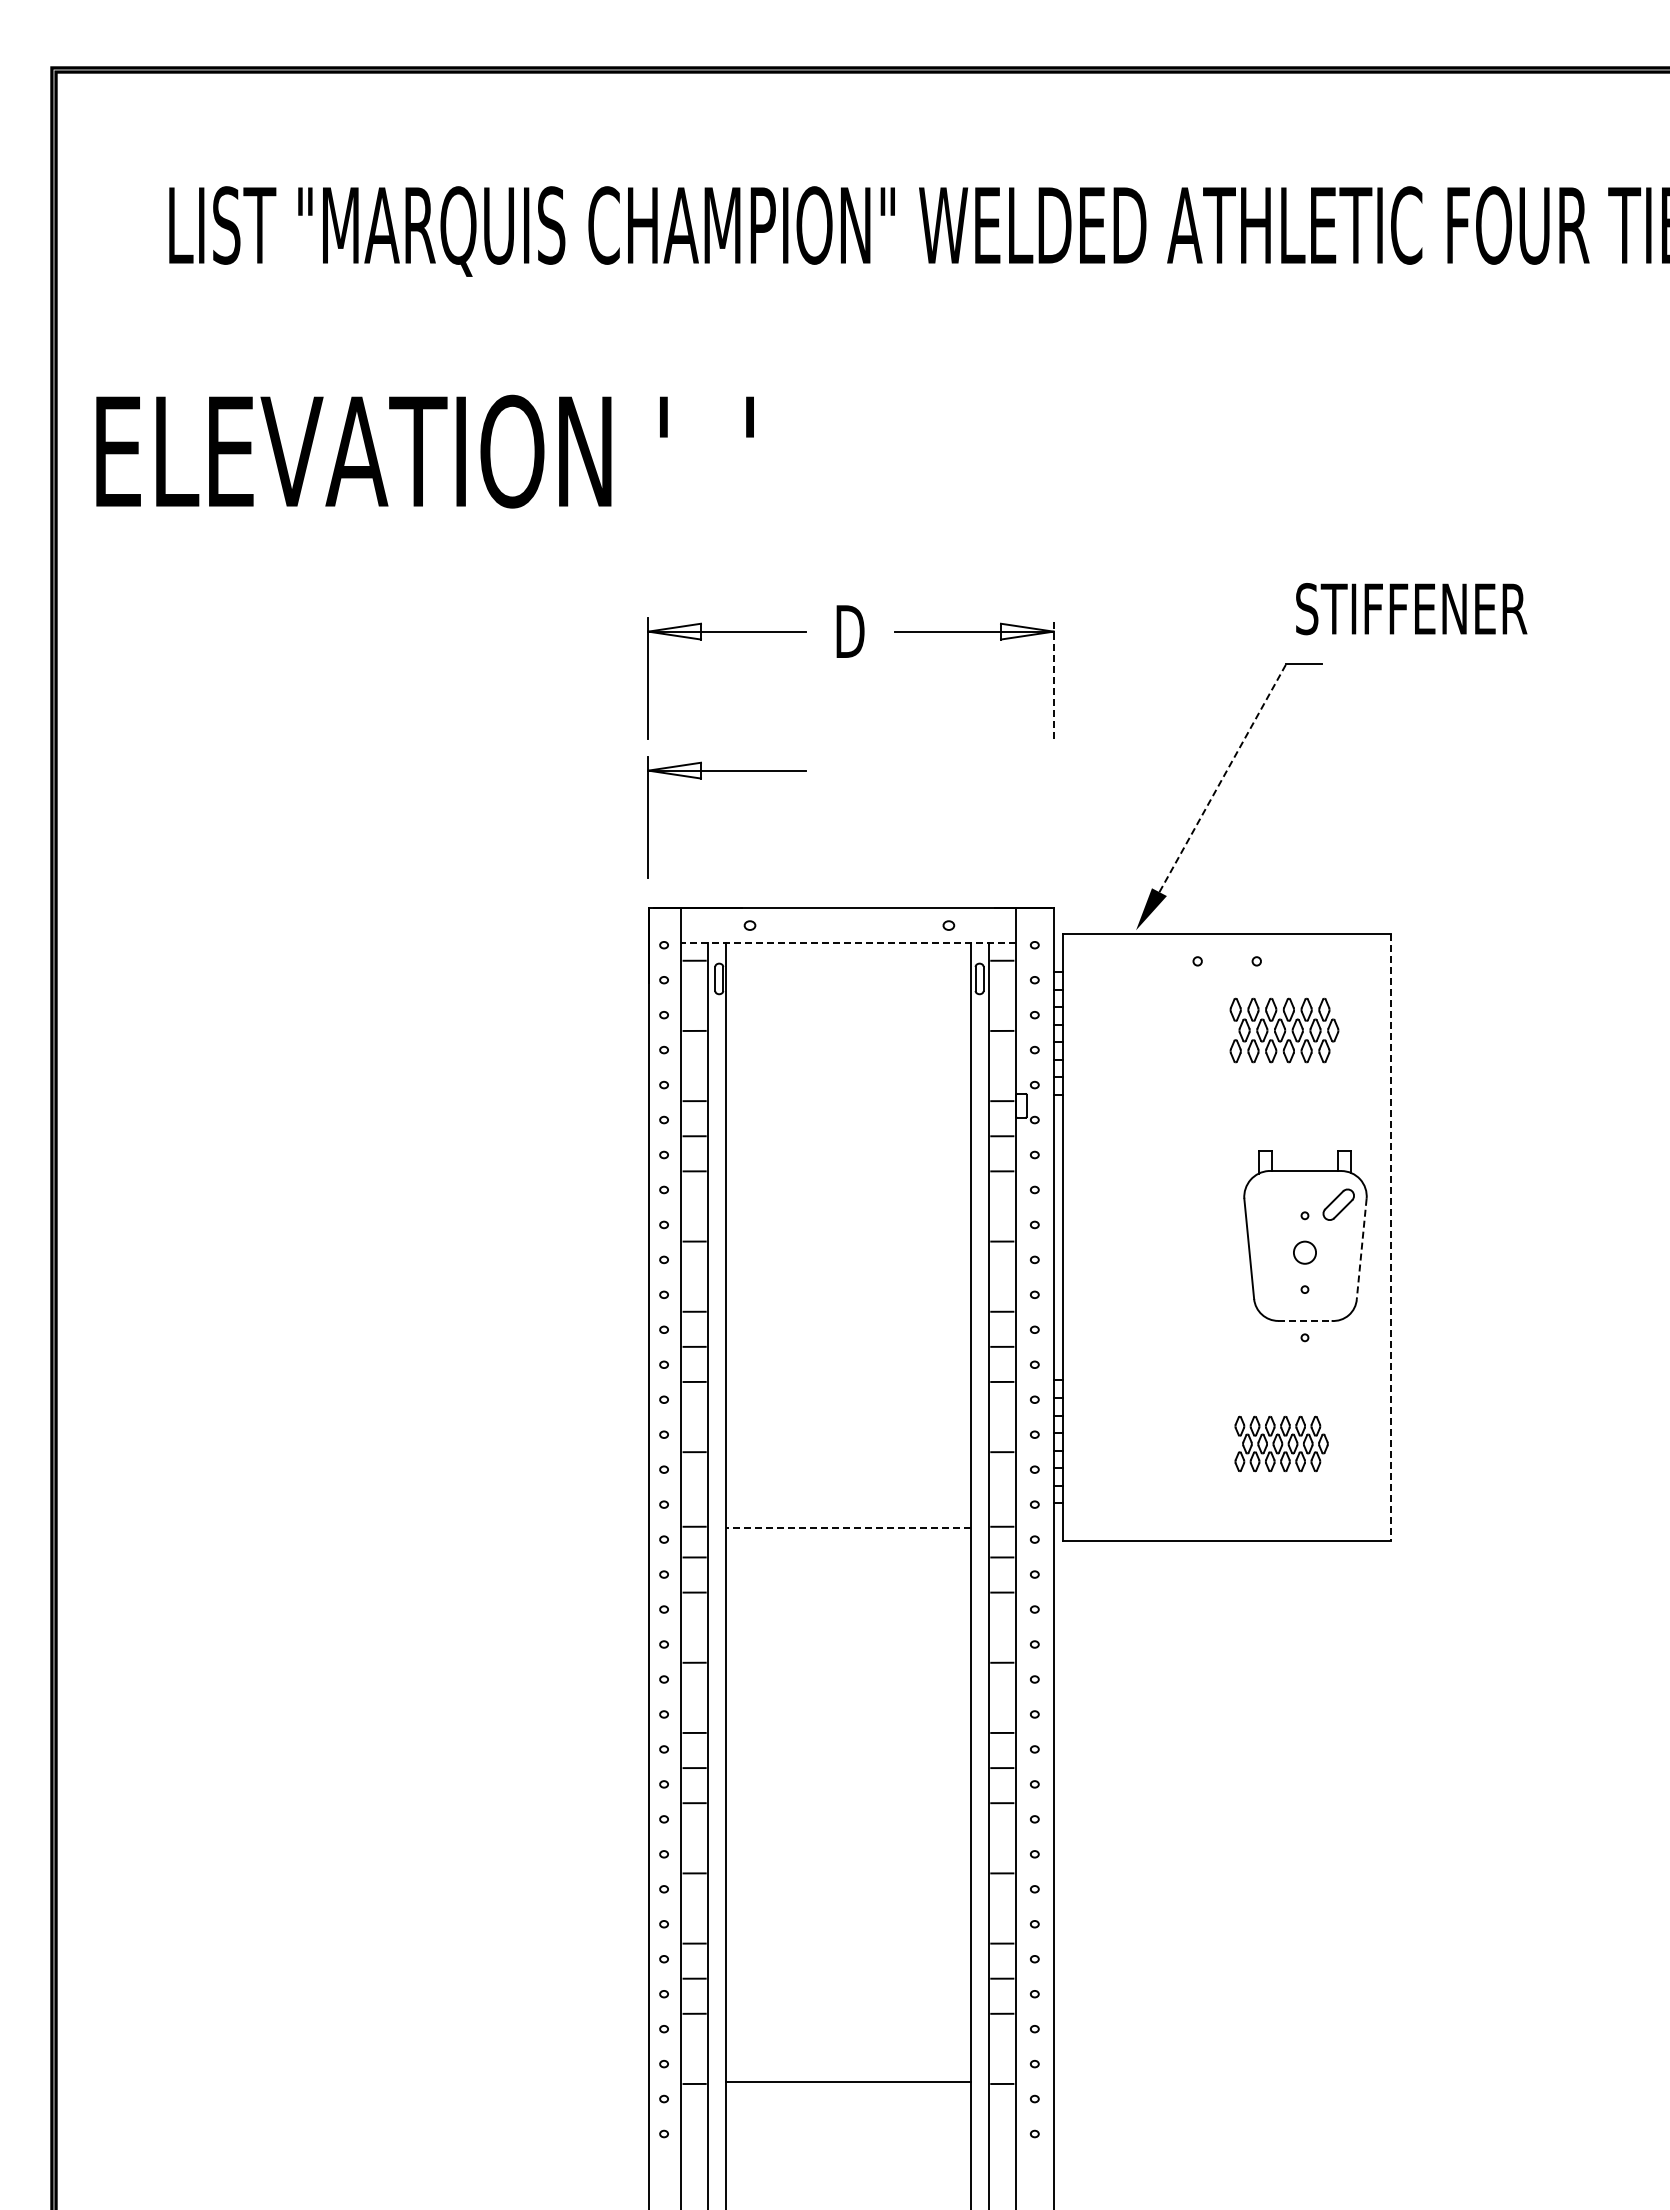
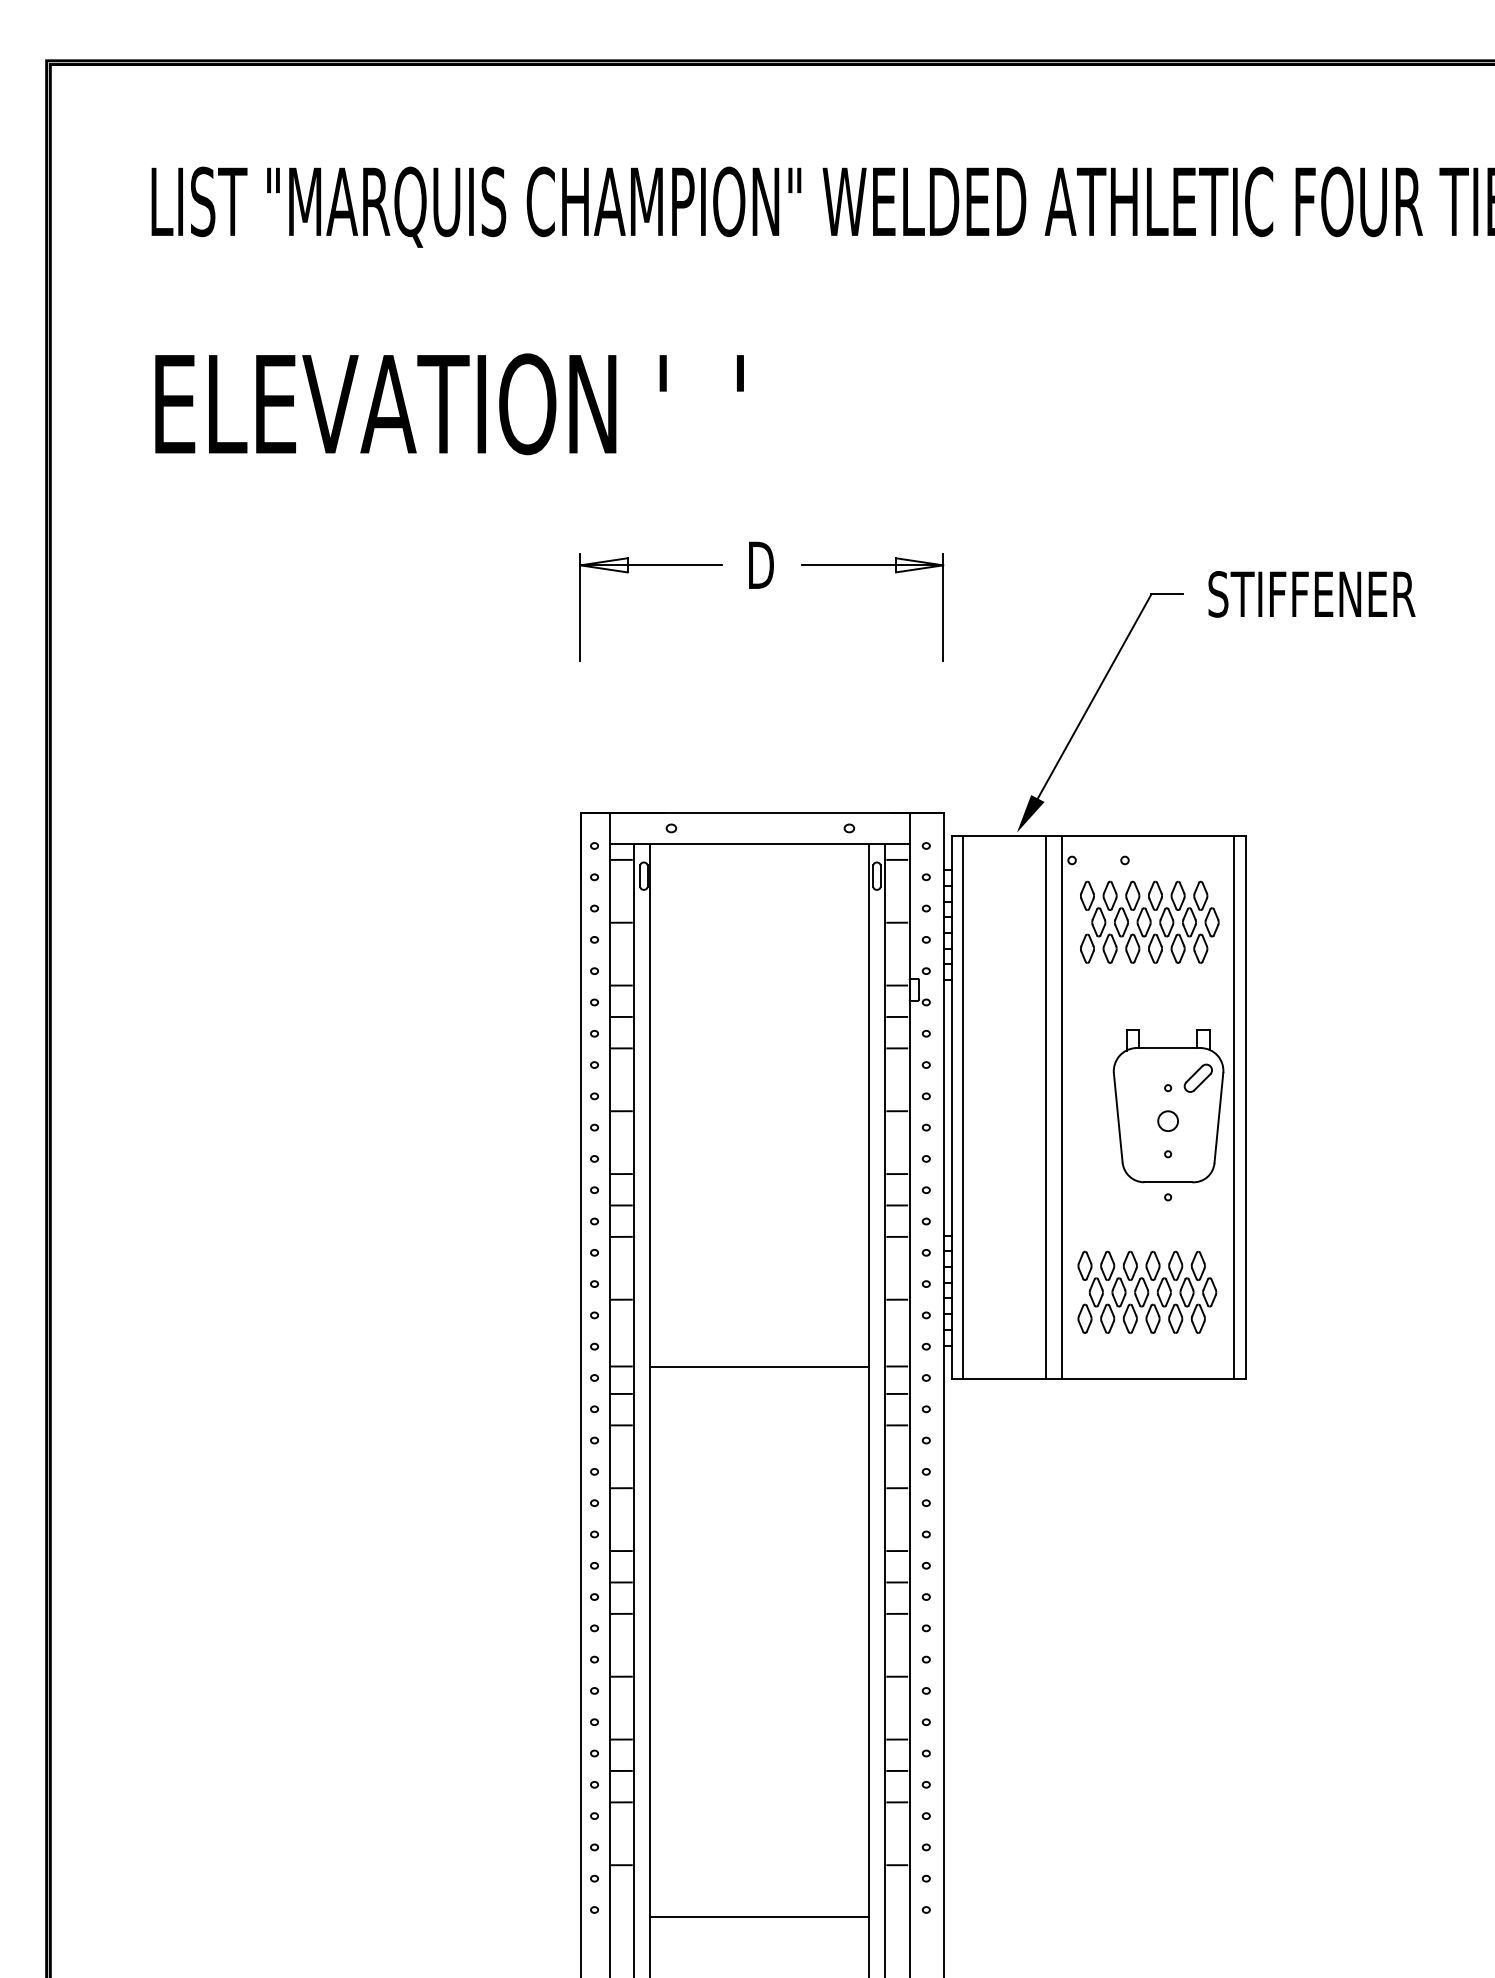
text: (424, 451) -> (449, 404), moved
text: (1411, 609) -> (1311, 594), moved
line: (1053, 678) -> (943, 607), dashed -> solid
line: (1223, 777) -> (1095, 695), dashed -> solid
part: (701, 779) -> (628, 697), removed
line: (848, 943) -> (759, 844), dashed -> solid
part: (1284, 1030) -> (1149, 922), size x1.43
line: (1076, 1237) -> (963, 1107), added
line: (1168, 1237) -> (1045, 1107), added
line: (1185, 1237) -> (1061, 1107), added
line: (1378, 1237) -> (1233, 1107), added
line: (1391, 1238) -> (1245, 1108), dashed -> solid
line: (1361, 1249) -> (1218, 1118), dashed -> solid
line: (1304, 1320) -> (1167, 1181), dashed -> solid
part: (1281, 1443) -> (1147, 1291), size x1.67
line: (848, 1527) -> (759, 1367), dashed -> solid
line: (848, 2081) -> (759, 1916), moved

